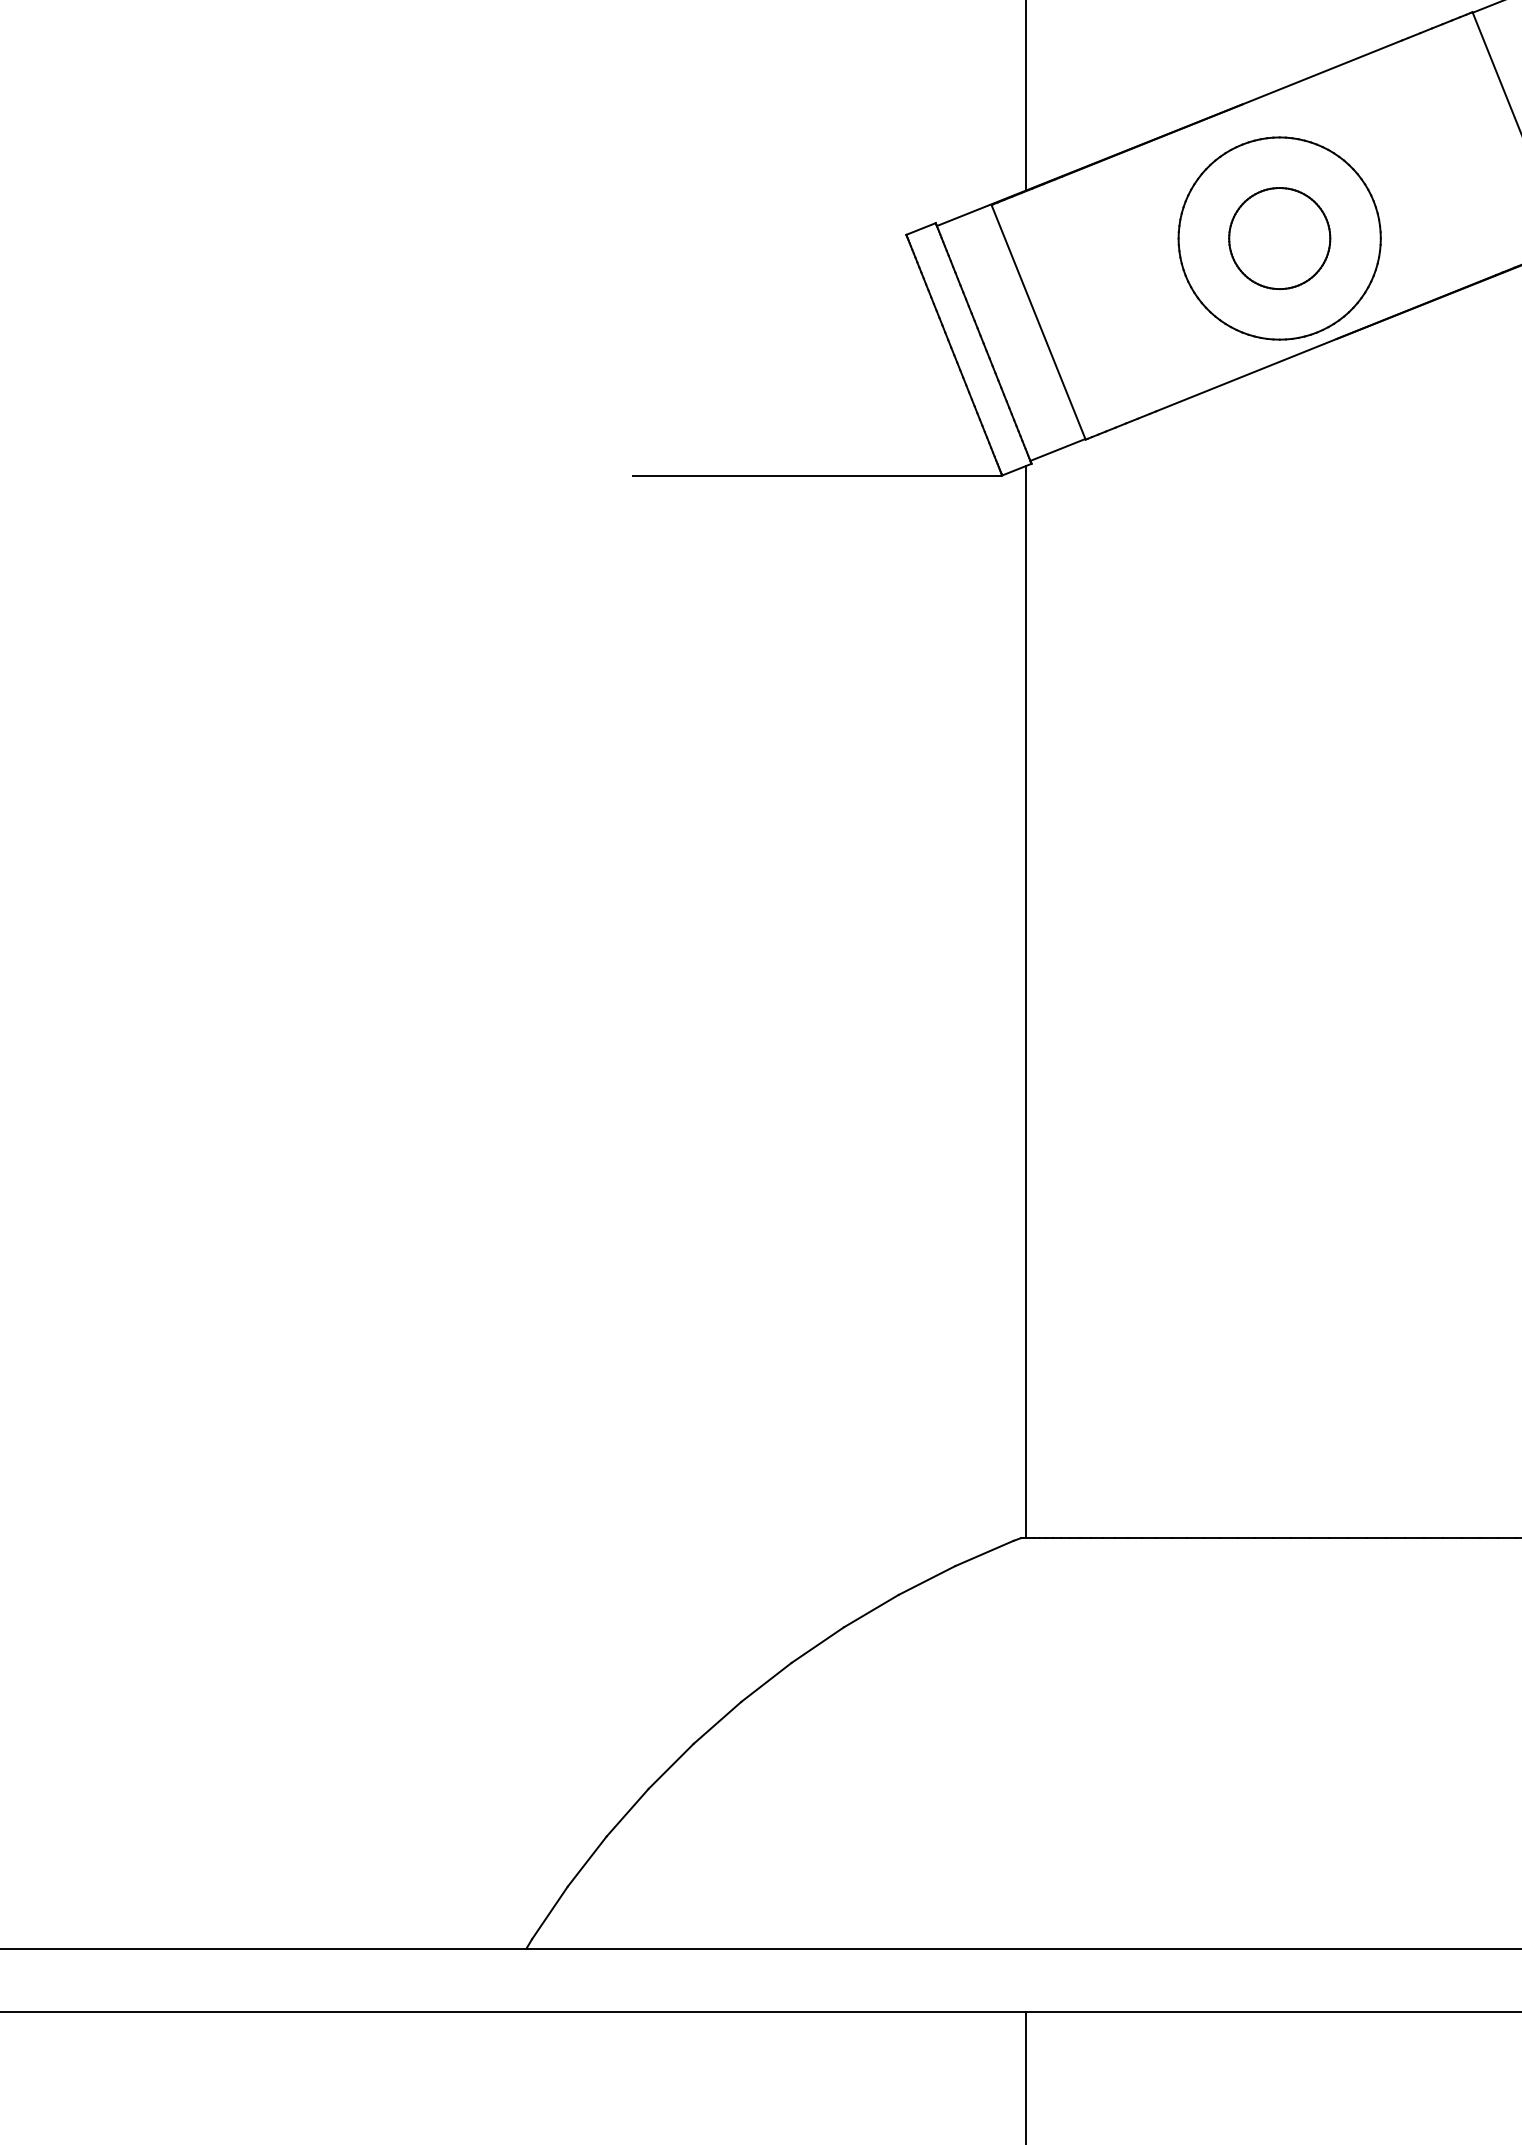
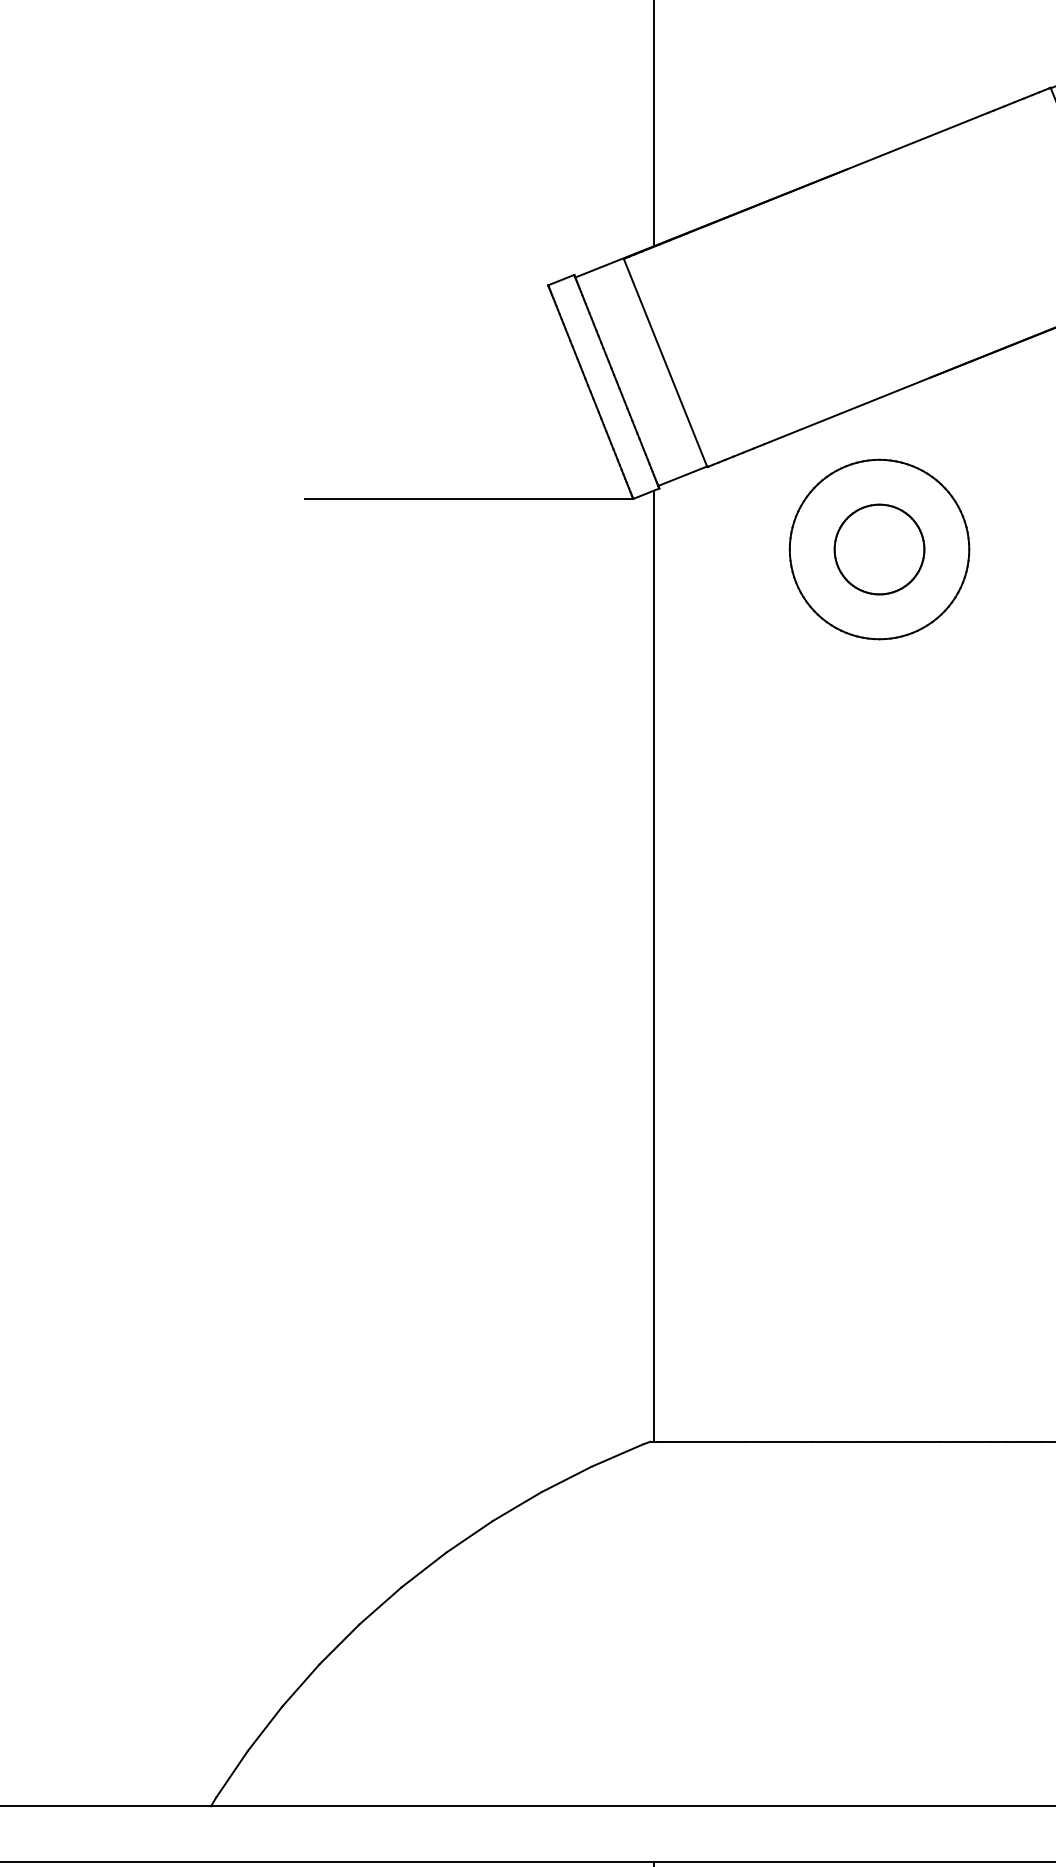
part: (1279, 238) -> (879, 549), moved

